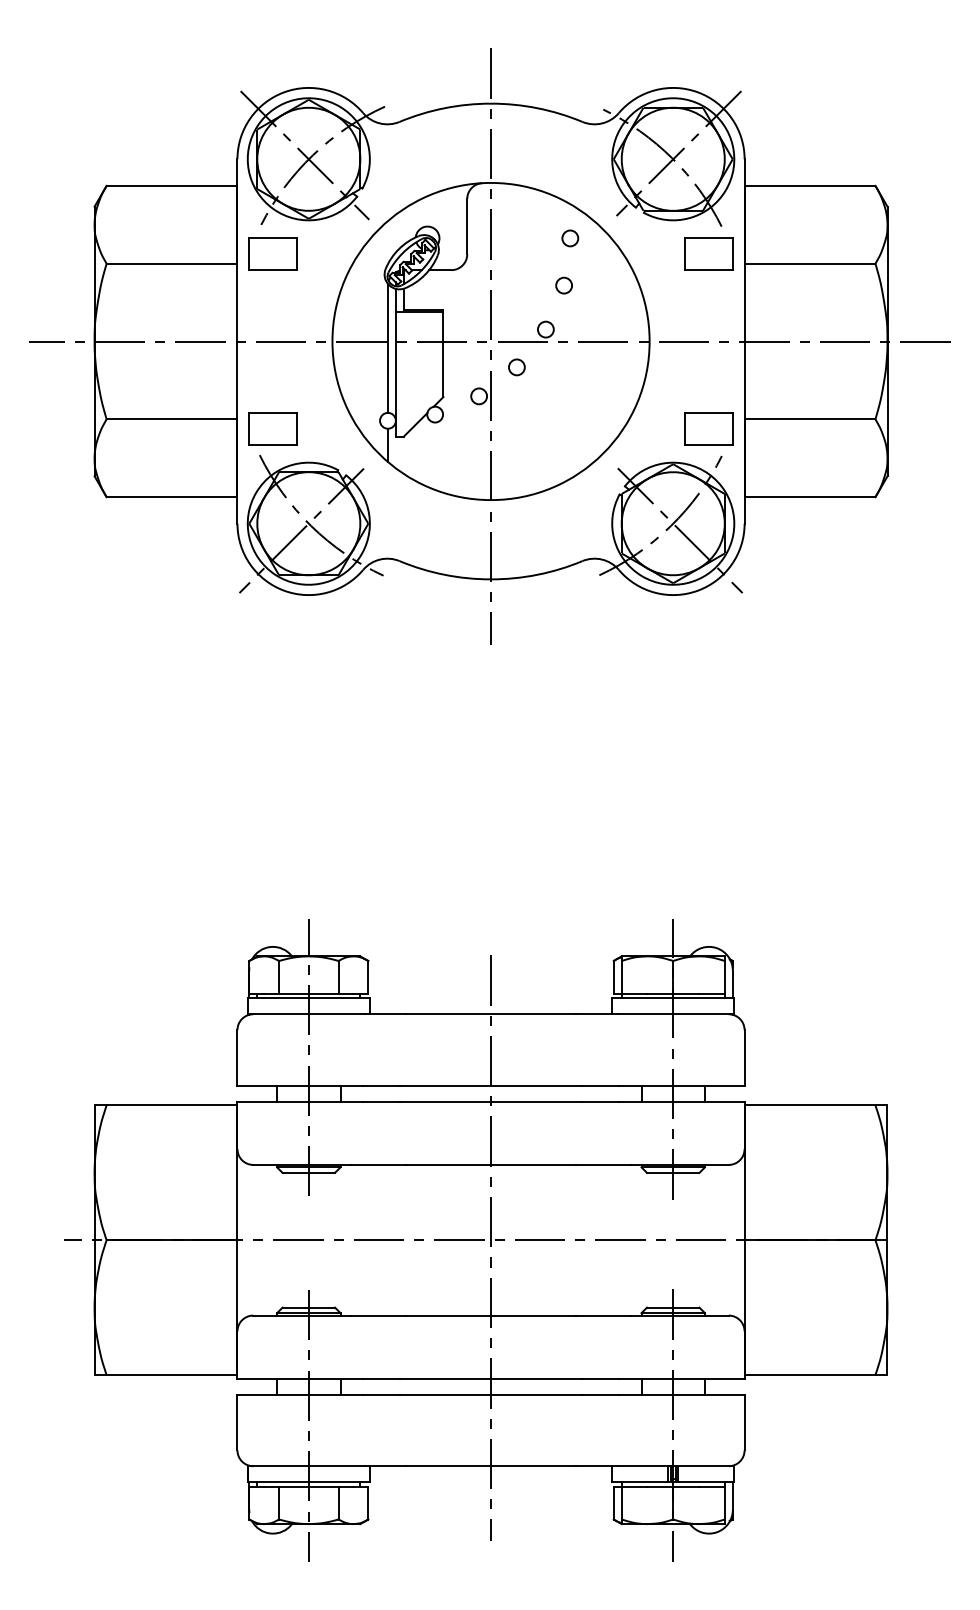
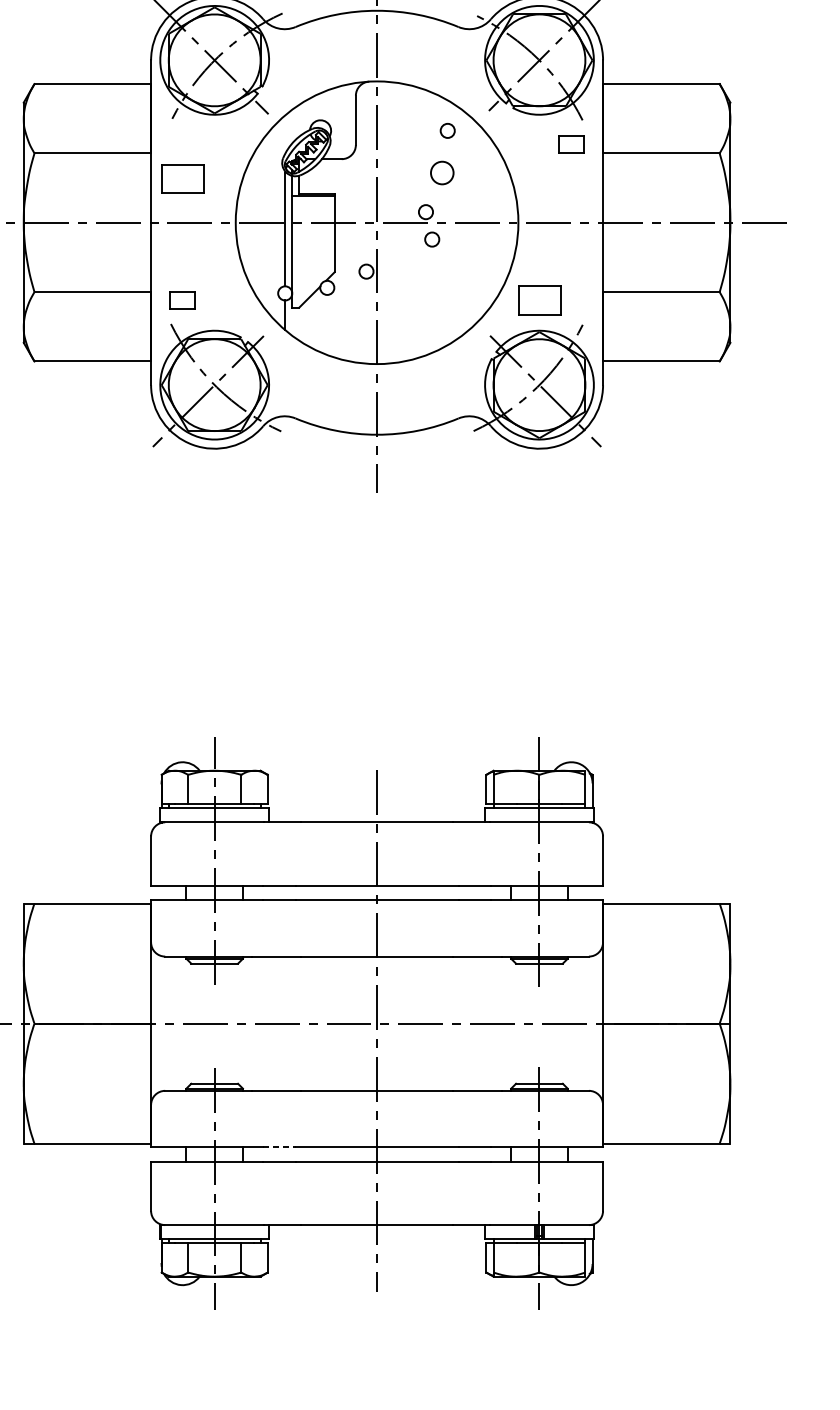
part: (272, 253) -> (182, 178), moved
part: (708, 253) -> (570, 144), size x0.6
circle: (563, 285) -> (441, 172), size x1.6
circle: (516, 367) -> (431, 239), moved
part: (272, 428) -> (182, 300), size x0.6
part: (708, 428) -> (539, 300), moved
line: (381, 1379) -> (279, 1147), solid -> dashed

